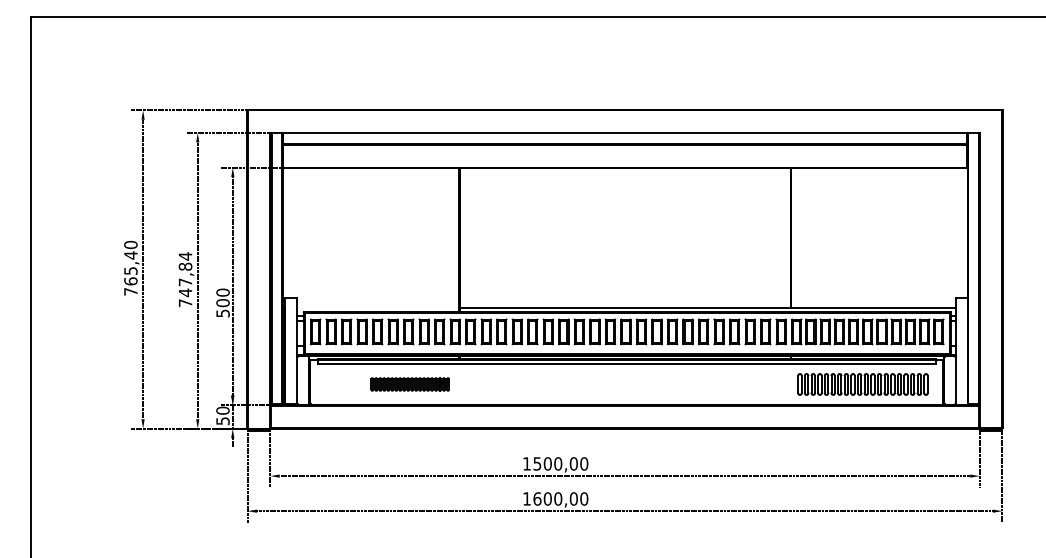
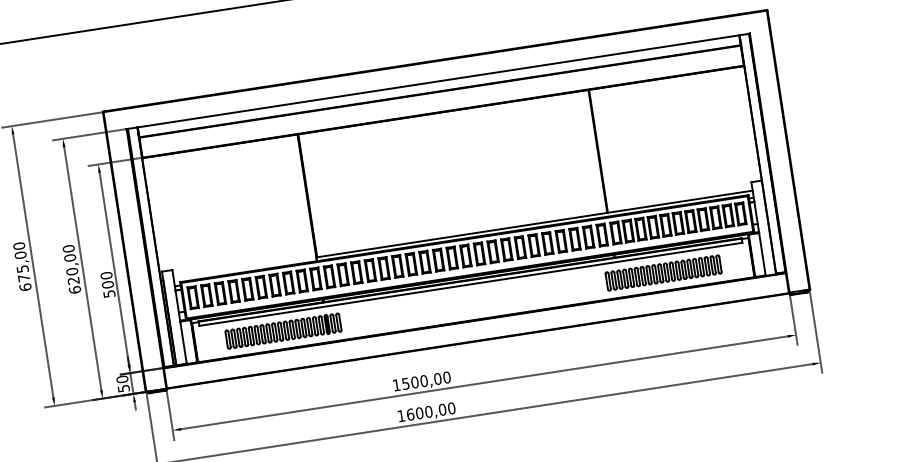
text: (130, 273) -> (22, 271), 765,40 -> 675,00
text: (185, 279) -> (71, 269), 747,84 -> 620,00
part: (409, 384) -> (282, 331), size x1.67
part: (862, 384) -> (663, 273), moved

